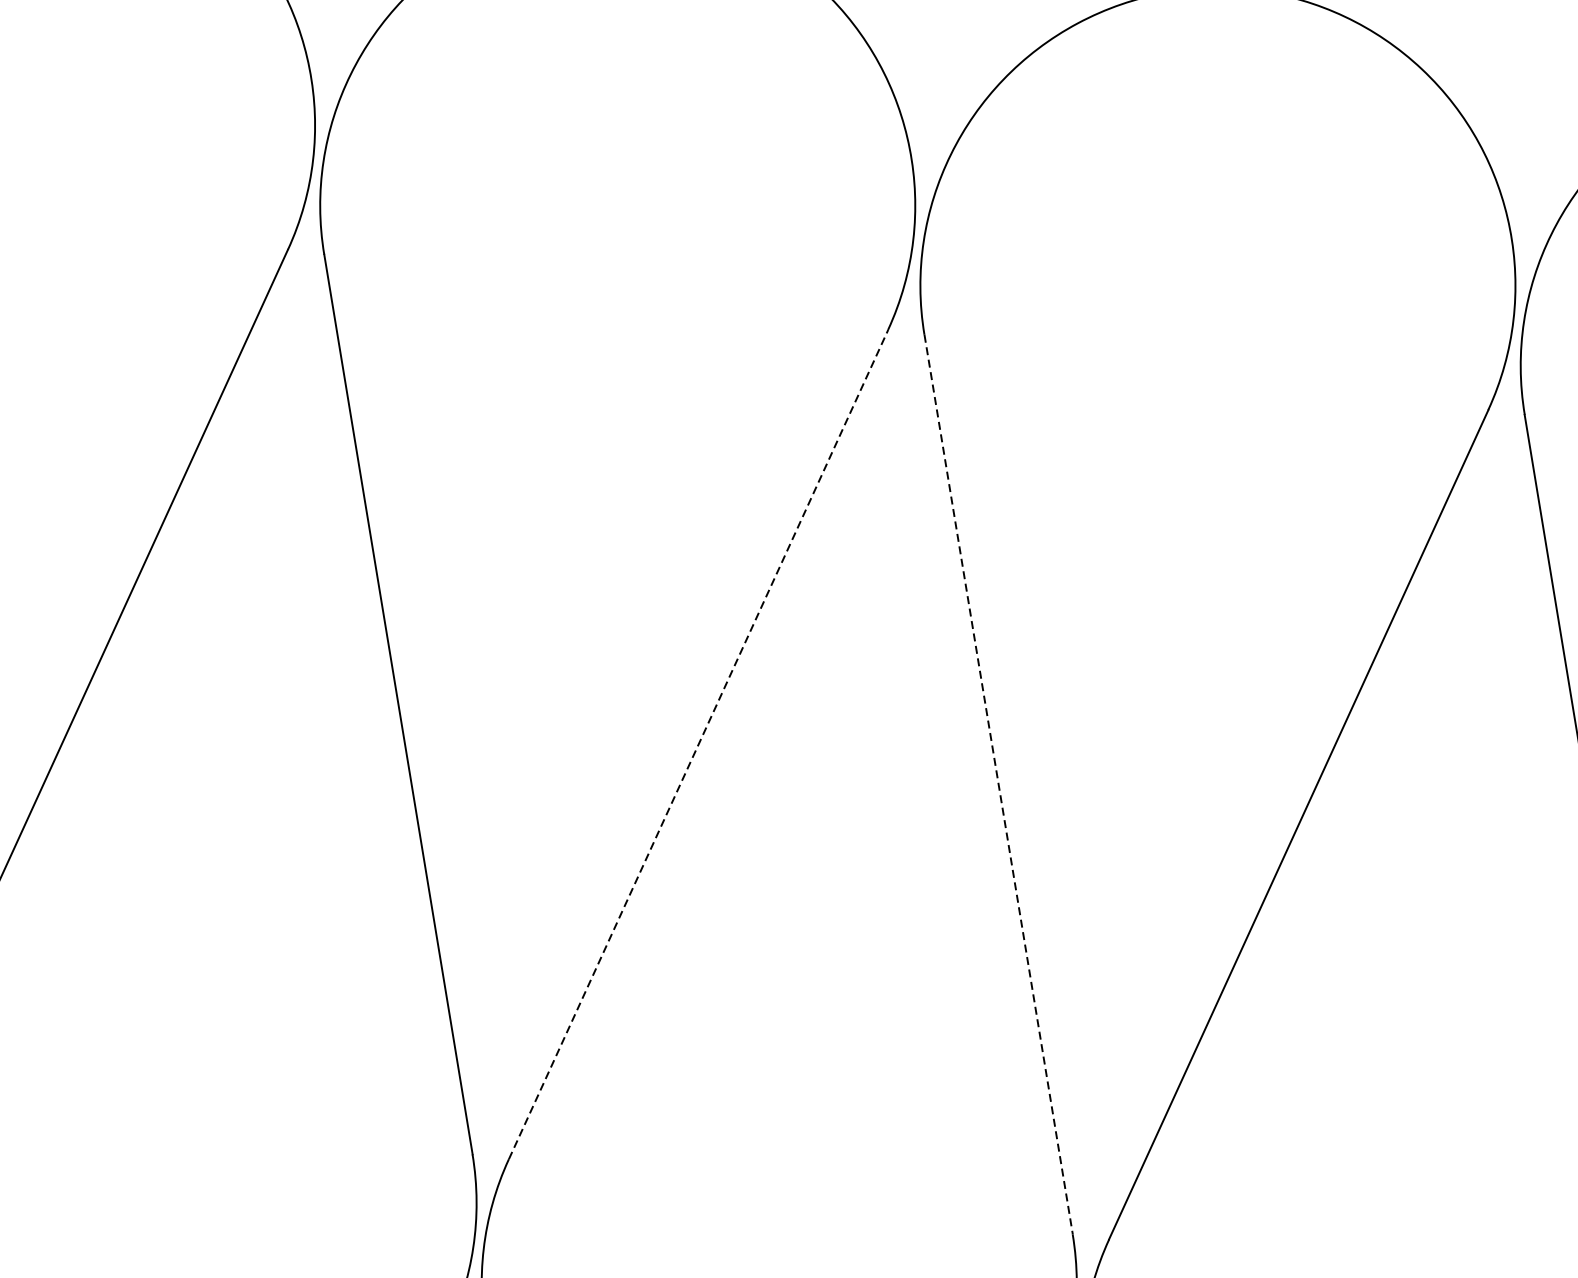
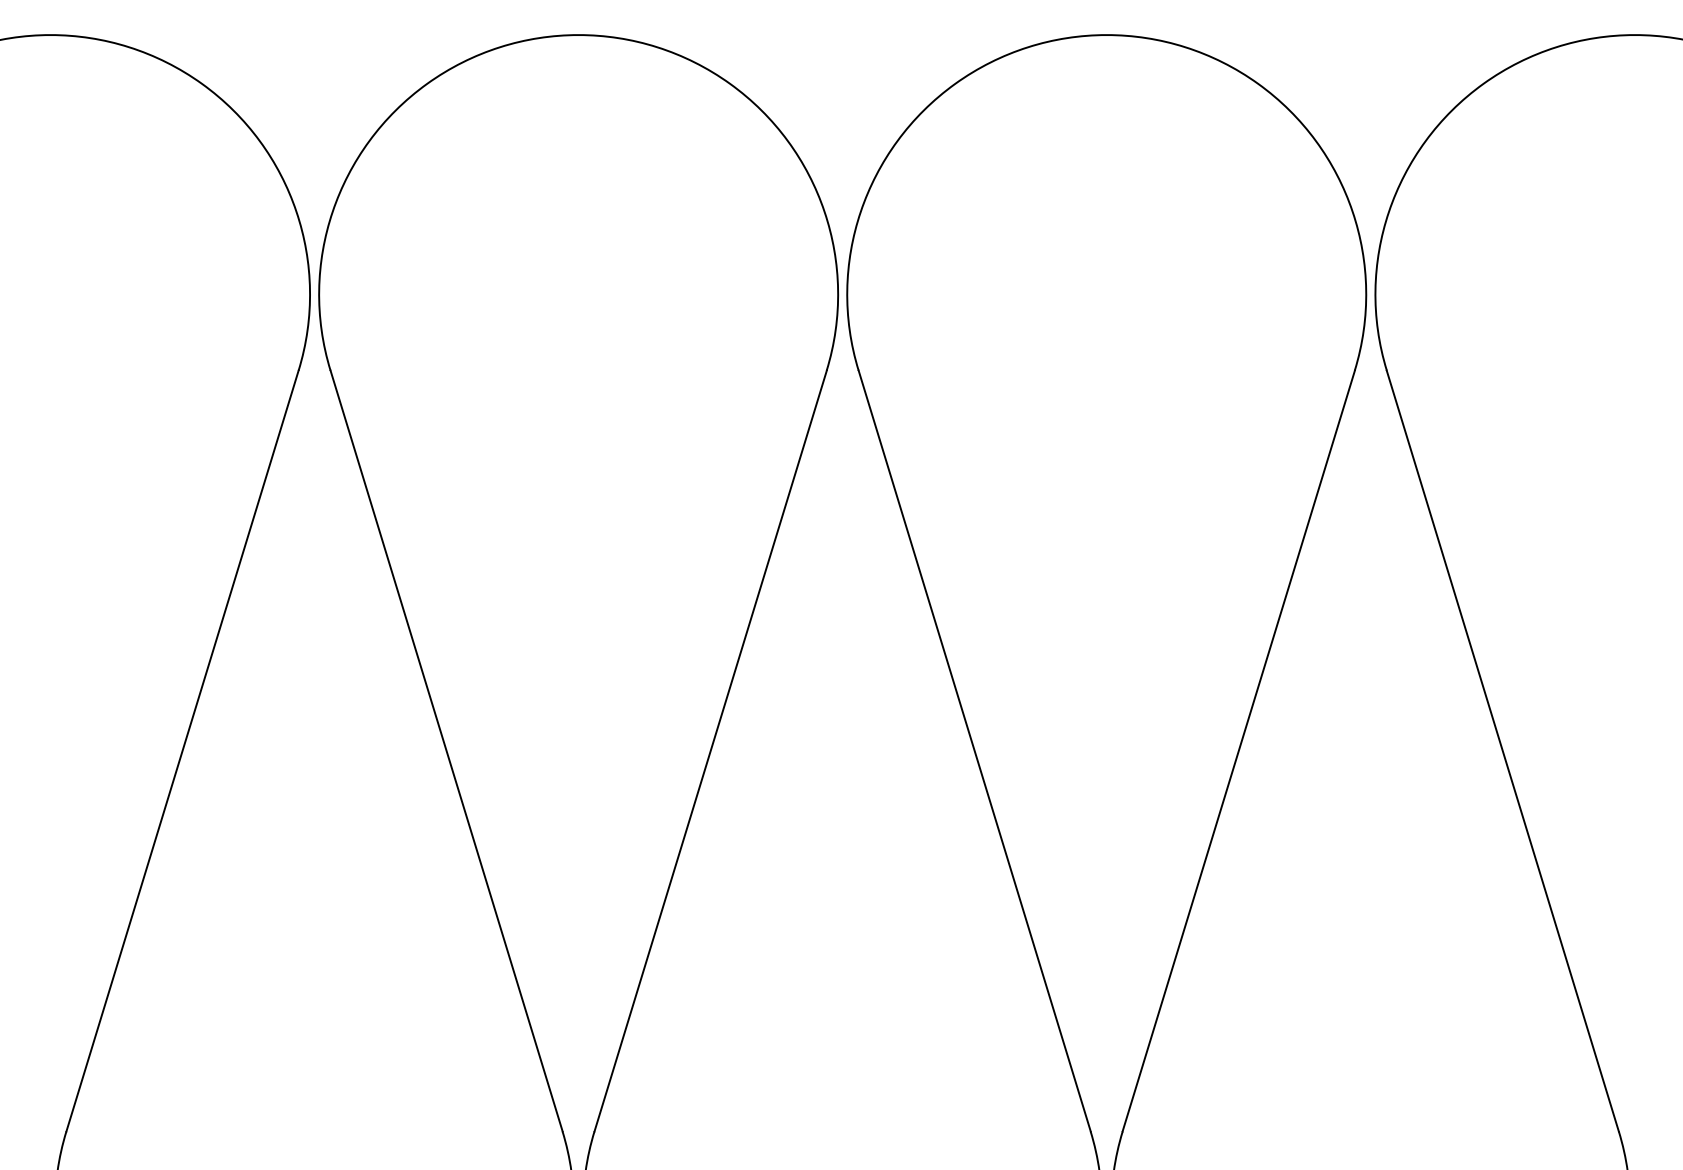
line: (698, 745) -> (710, 751), dashed -> solid
line: (998, 785) -> (974, 751), dashed -> solid

